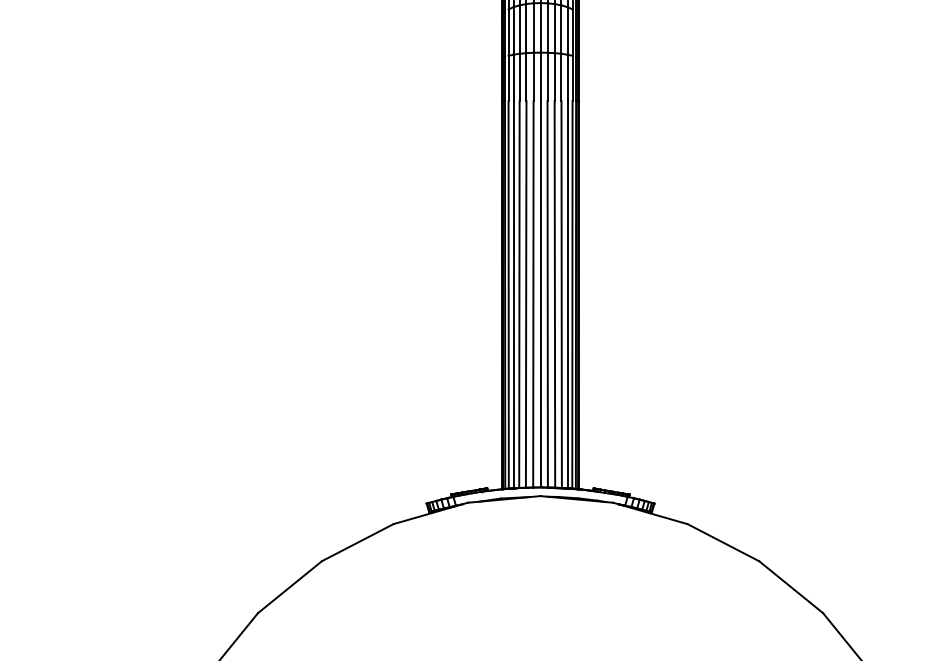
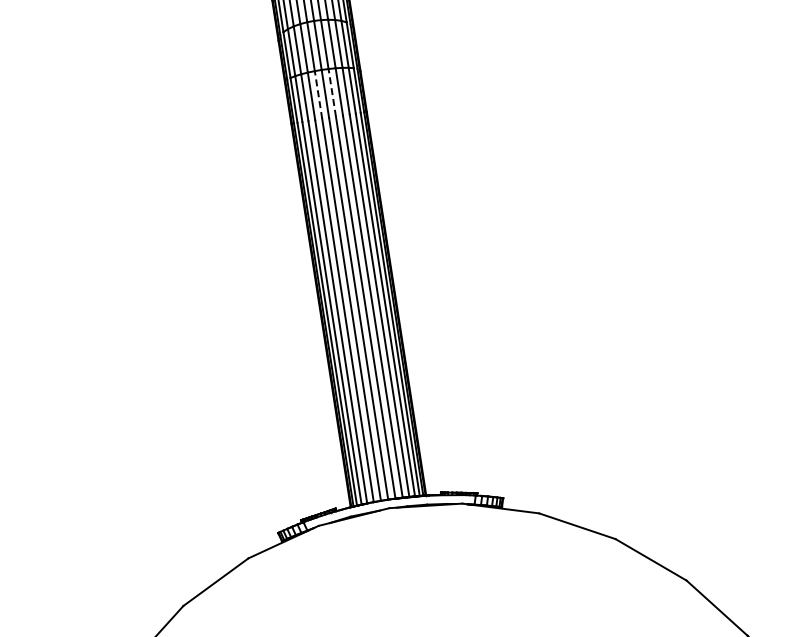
line: (533, 76) -> (318, 94), solid -> dashed
line: (547, 76) -> (332, 92), solid -> dashed

